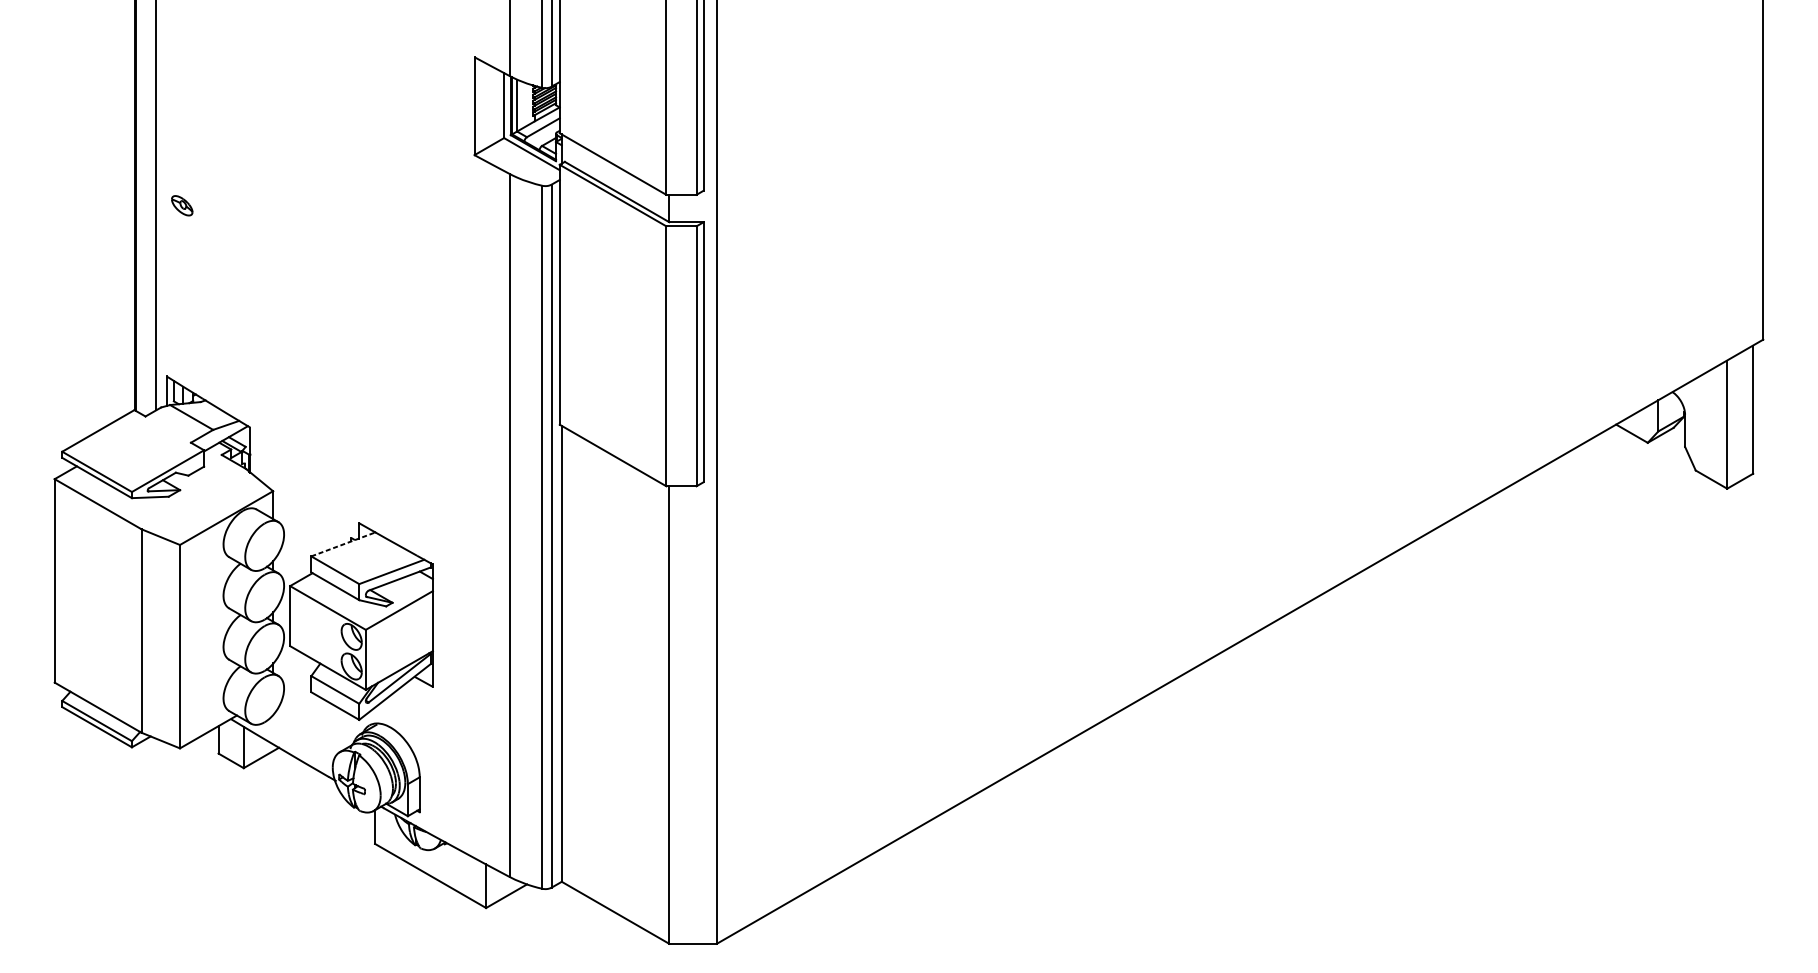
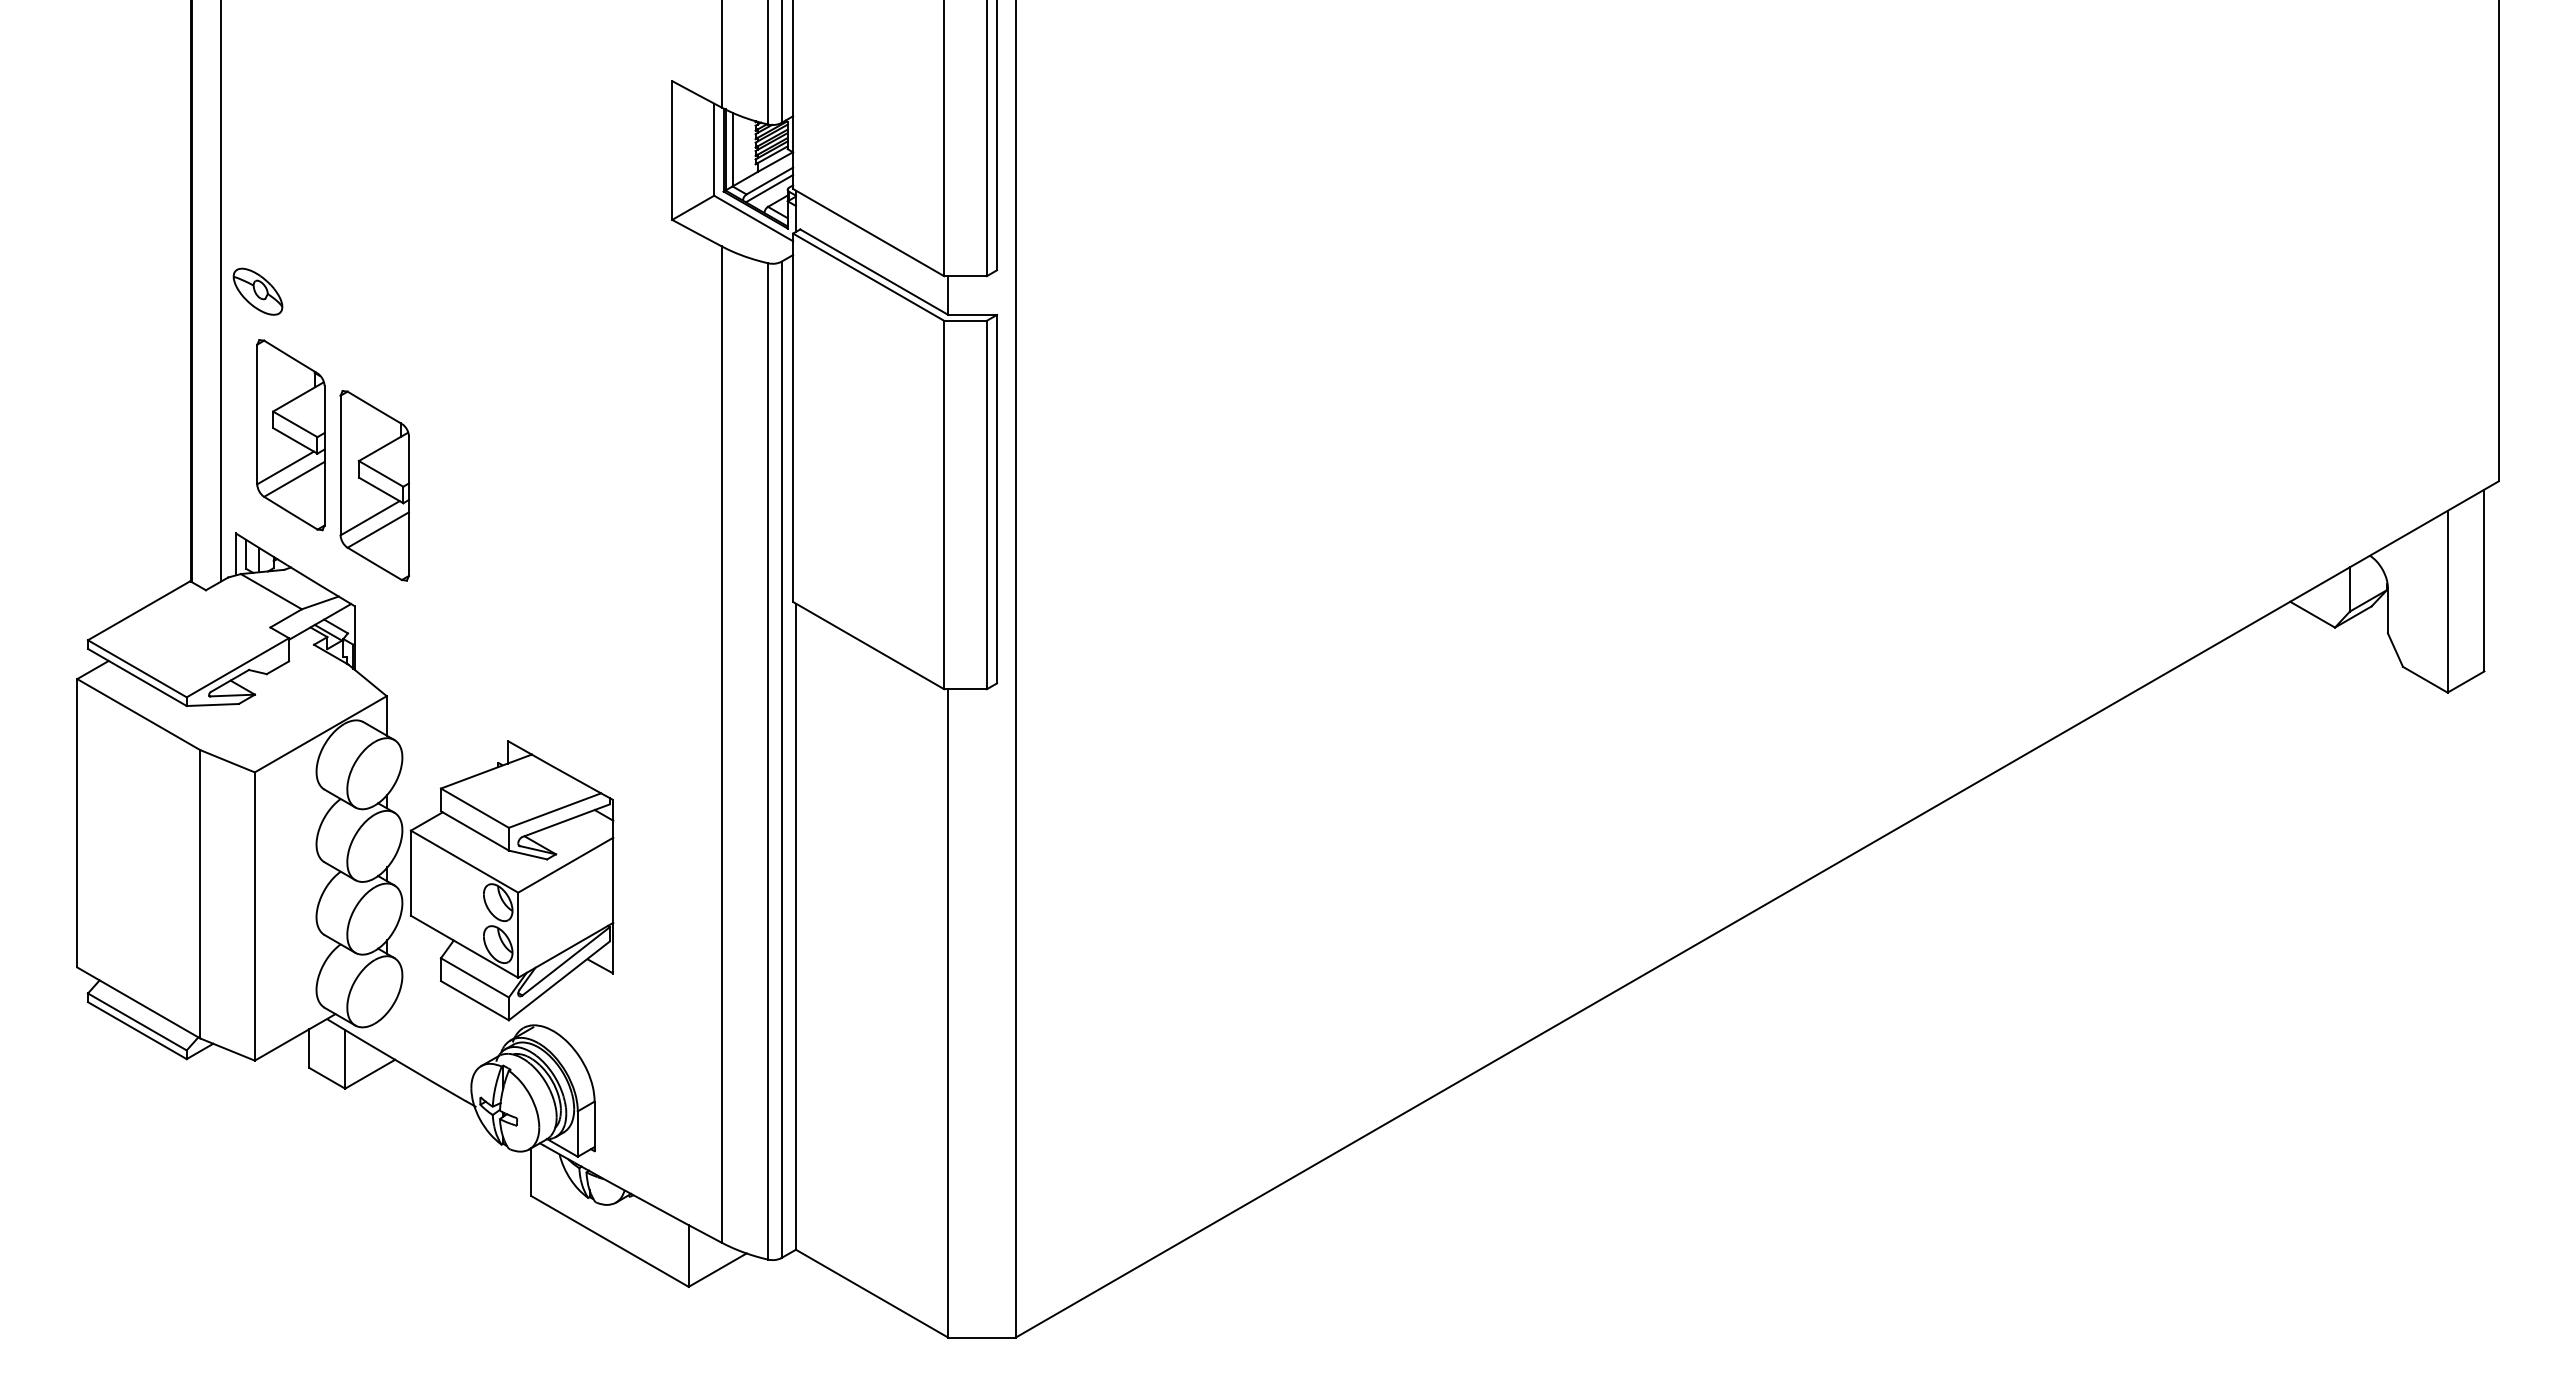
line: (543, 132) -> (769, 188), added
part: (181, 205) -> (257, 291), size x1.67
part: (205, 307) -> (290, 435), added
part: (264, 342) -> (374, 485), added
line: (343, 544) -> (486, 771), dashed -> solid

